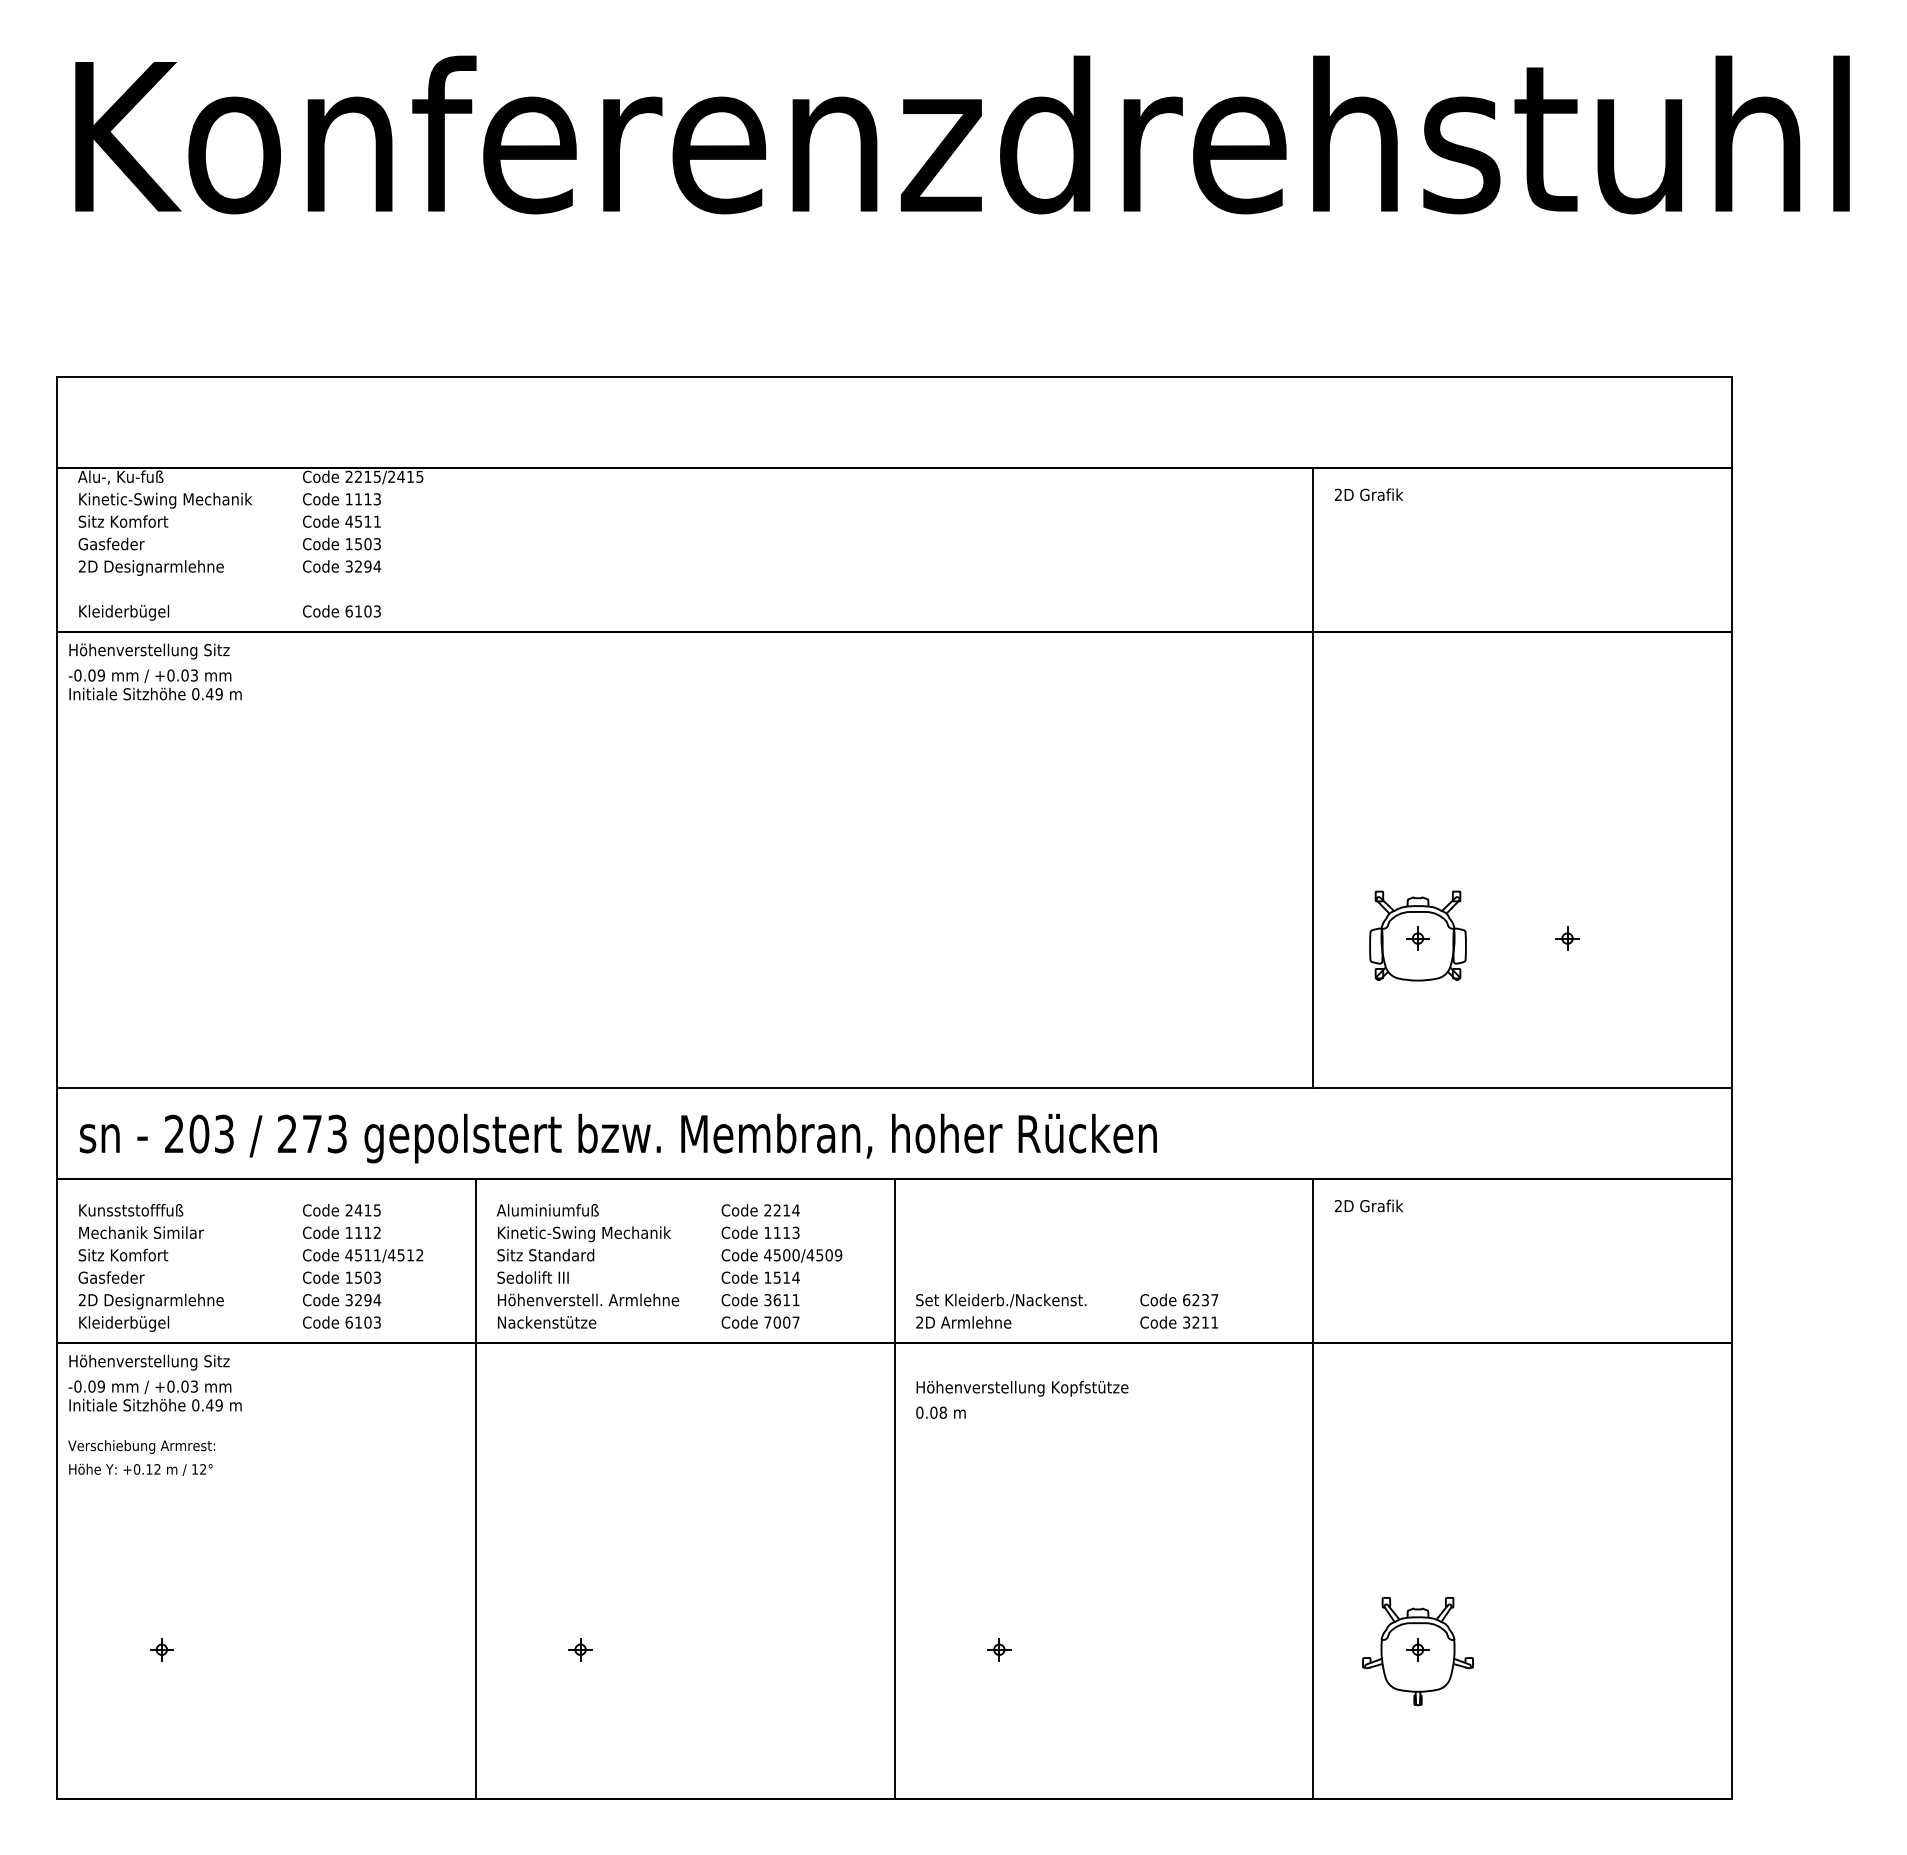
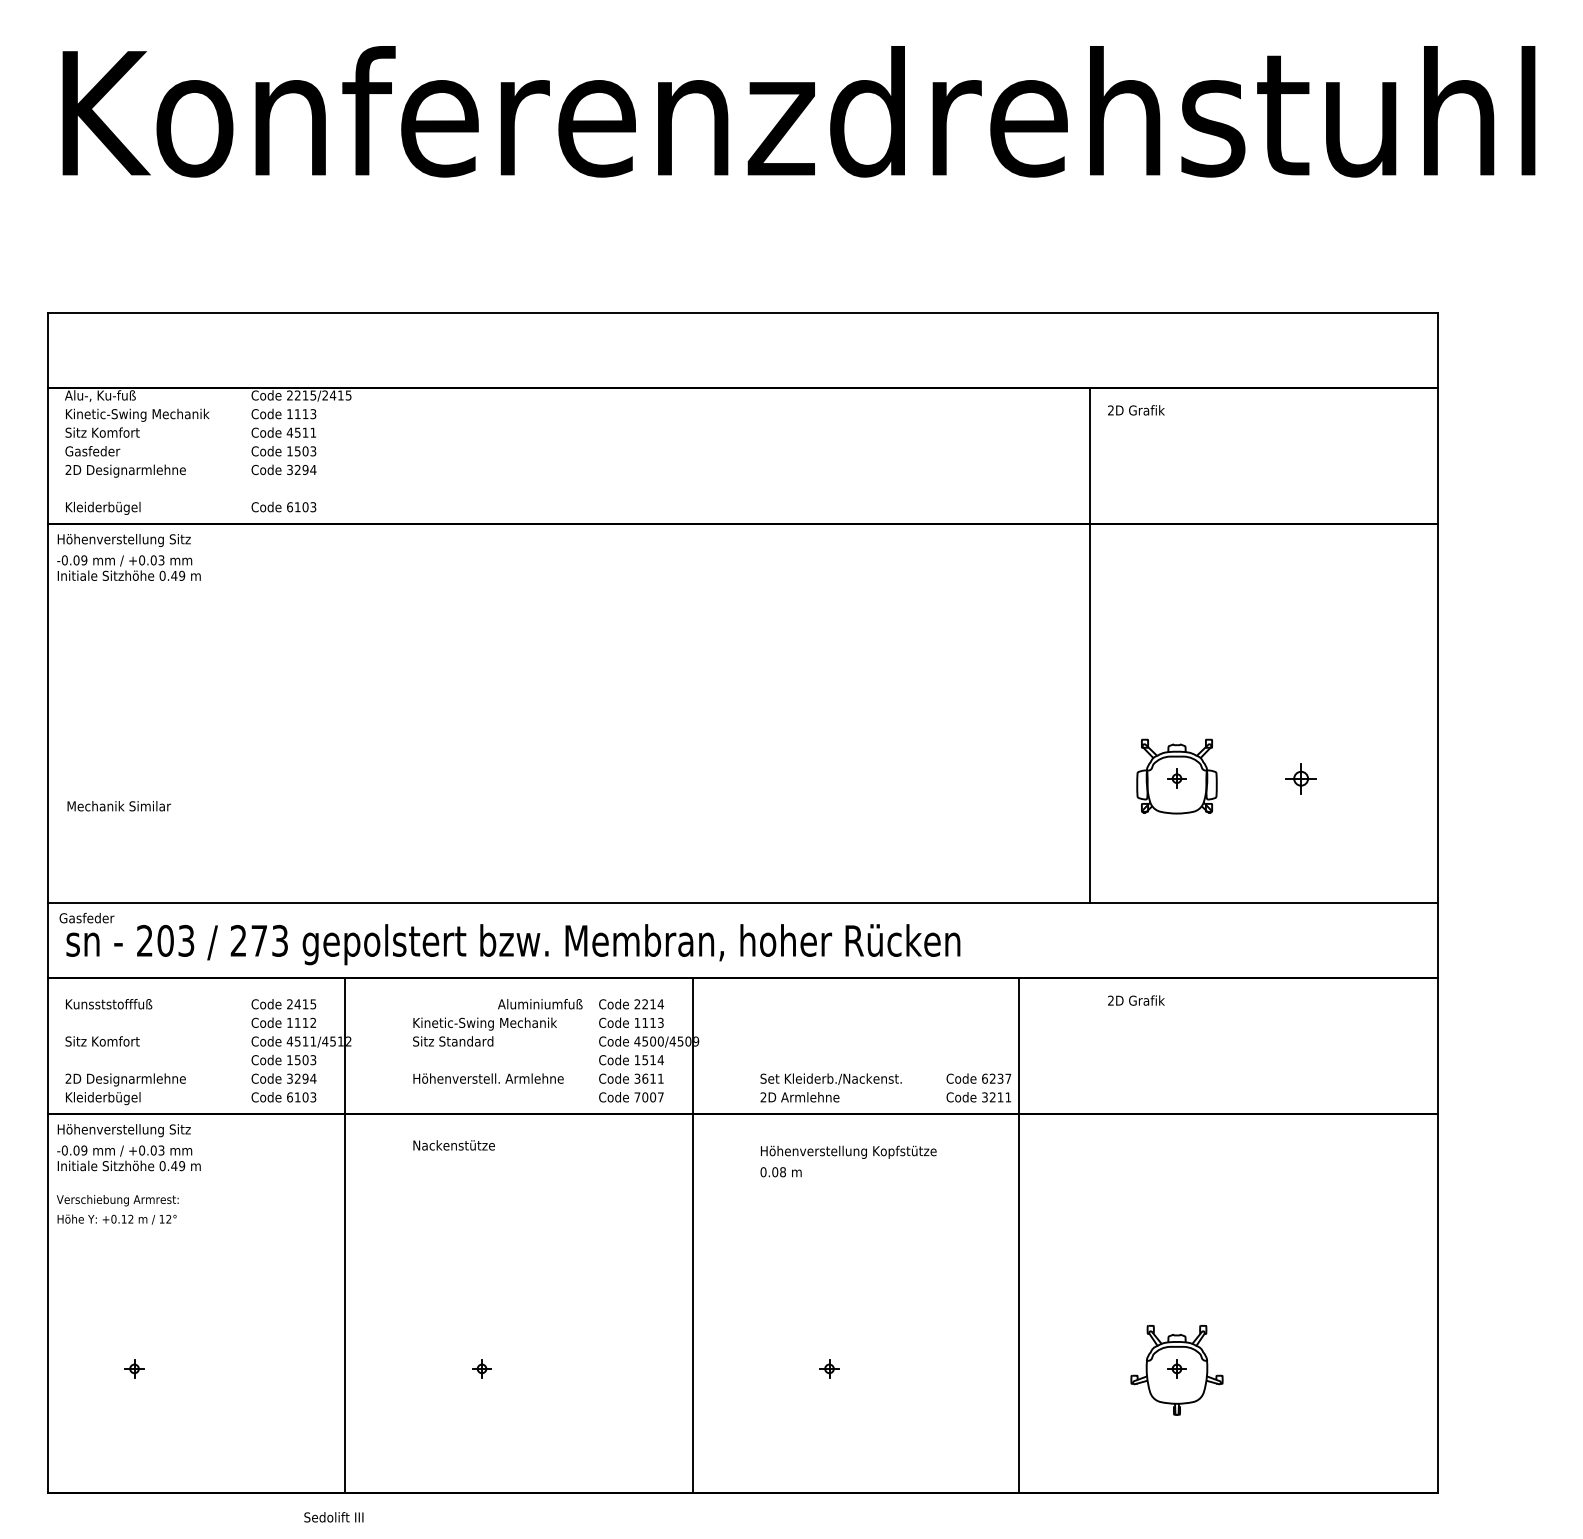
part: (1567, 938) -> (1301, 778), size x1.6
text: (547, 1210) -> (540, 1004), moved
text: (141, 1232) -> (119, 806), moved
text: (111, 1277) -> (86, 918), moved
text: (532, 1277) -> (333, 1517), moved
text: (547, 1322) -> (454, 1145), moved
line: (475, 1488) -> (344, 1235), moved
line: (894, 1488) -> (692, 1235), moved
line: (1313, 1488) -> (1018, 1235), moved

